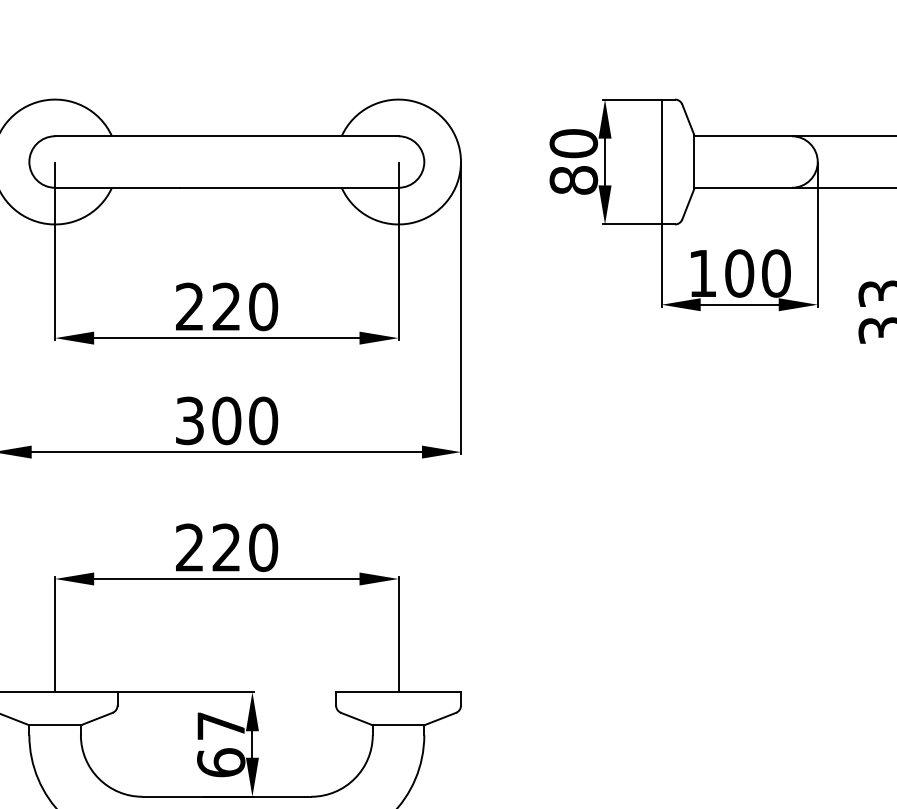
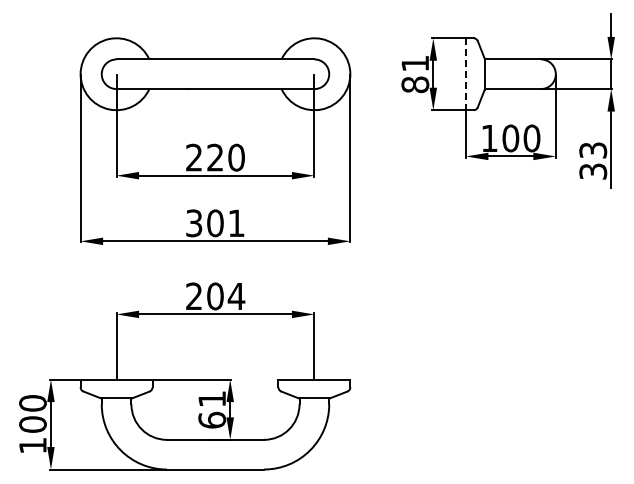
text: (574, 143) -> (415, 63), 80 -> 81
line: (660, 162) -> (465, 74), solid -> dashed
text: (263, 421) -> (236, 223), 300 -> 301
text: (245, 547) -> (226, 296), 220 -> 204
text: (219, 724) -> (211, 398), 67 -> 61

